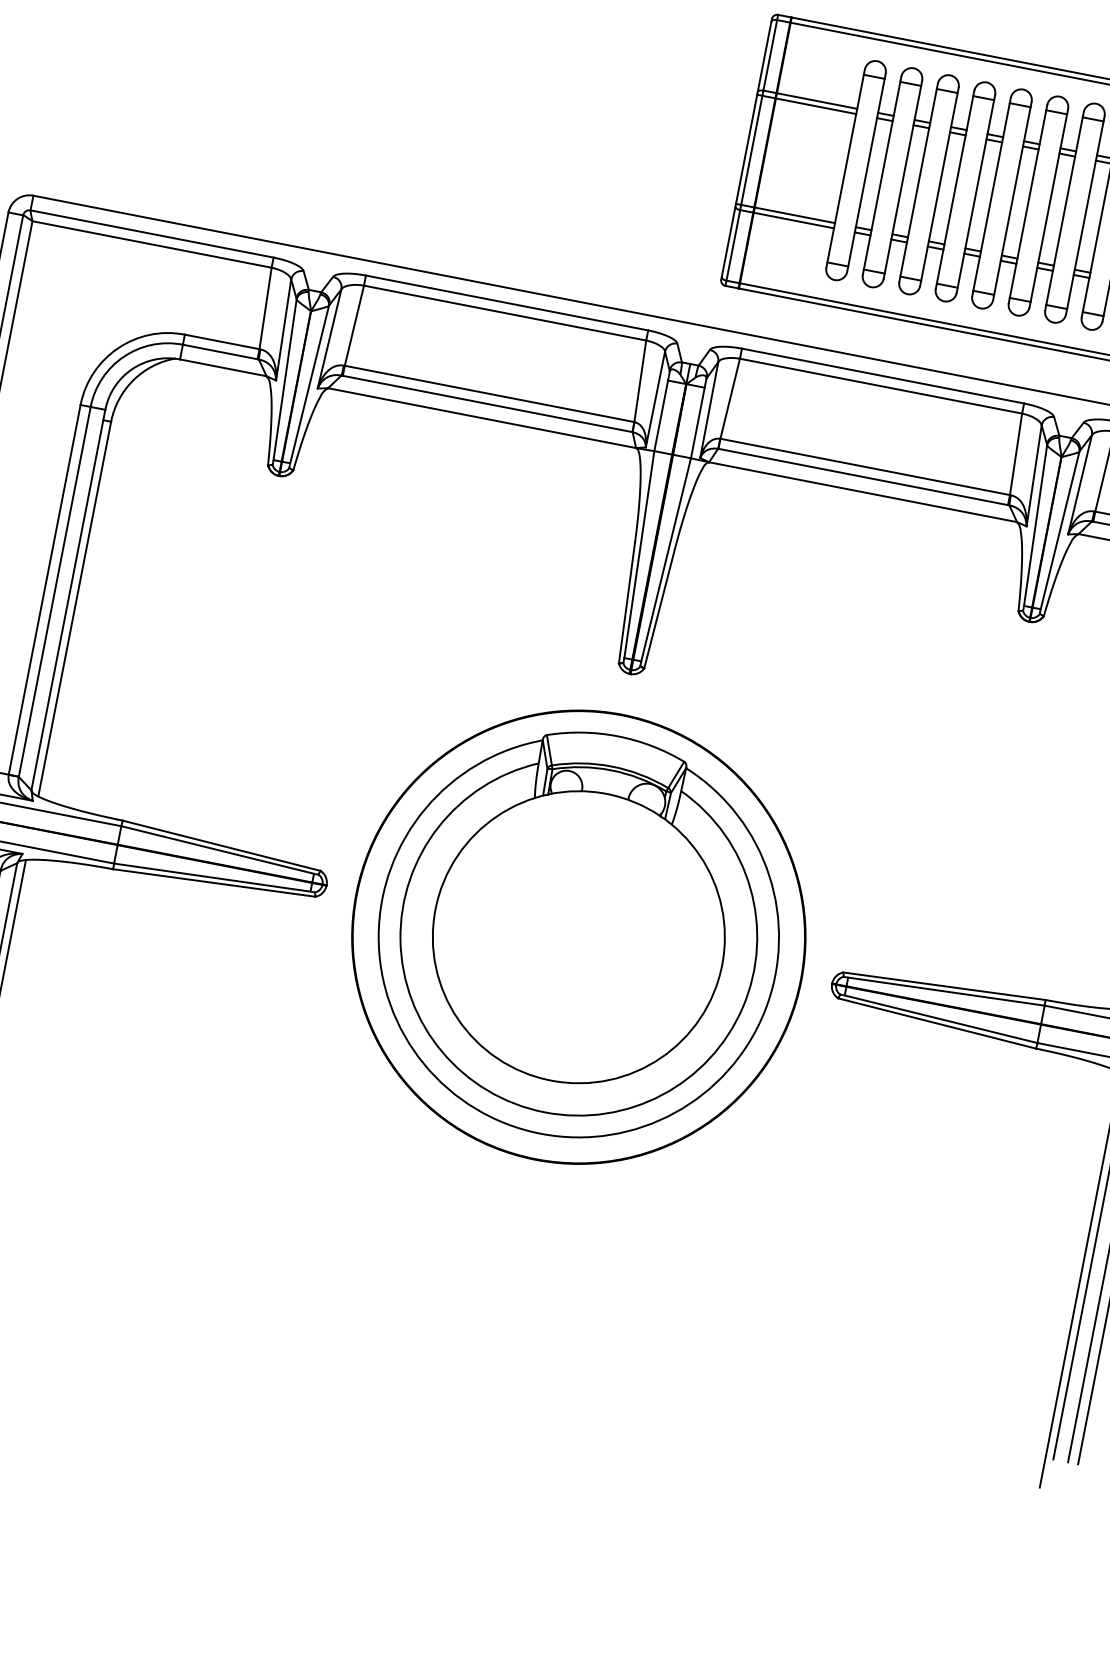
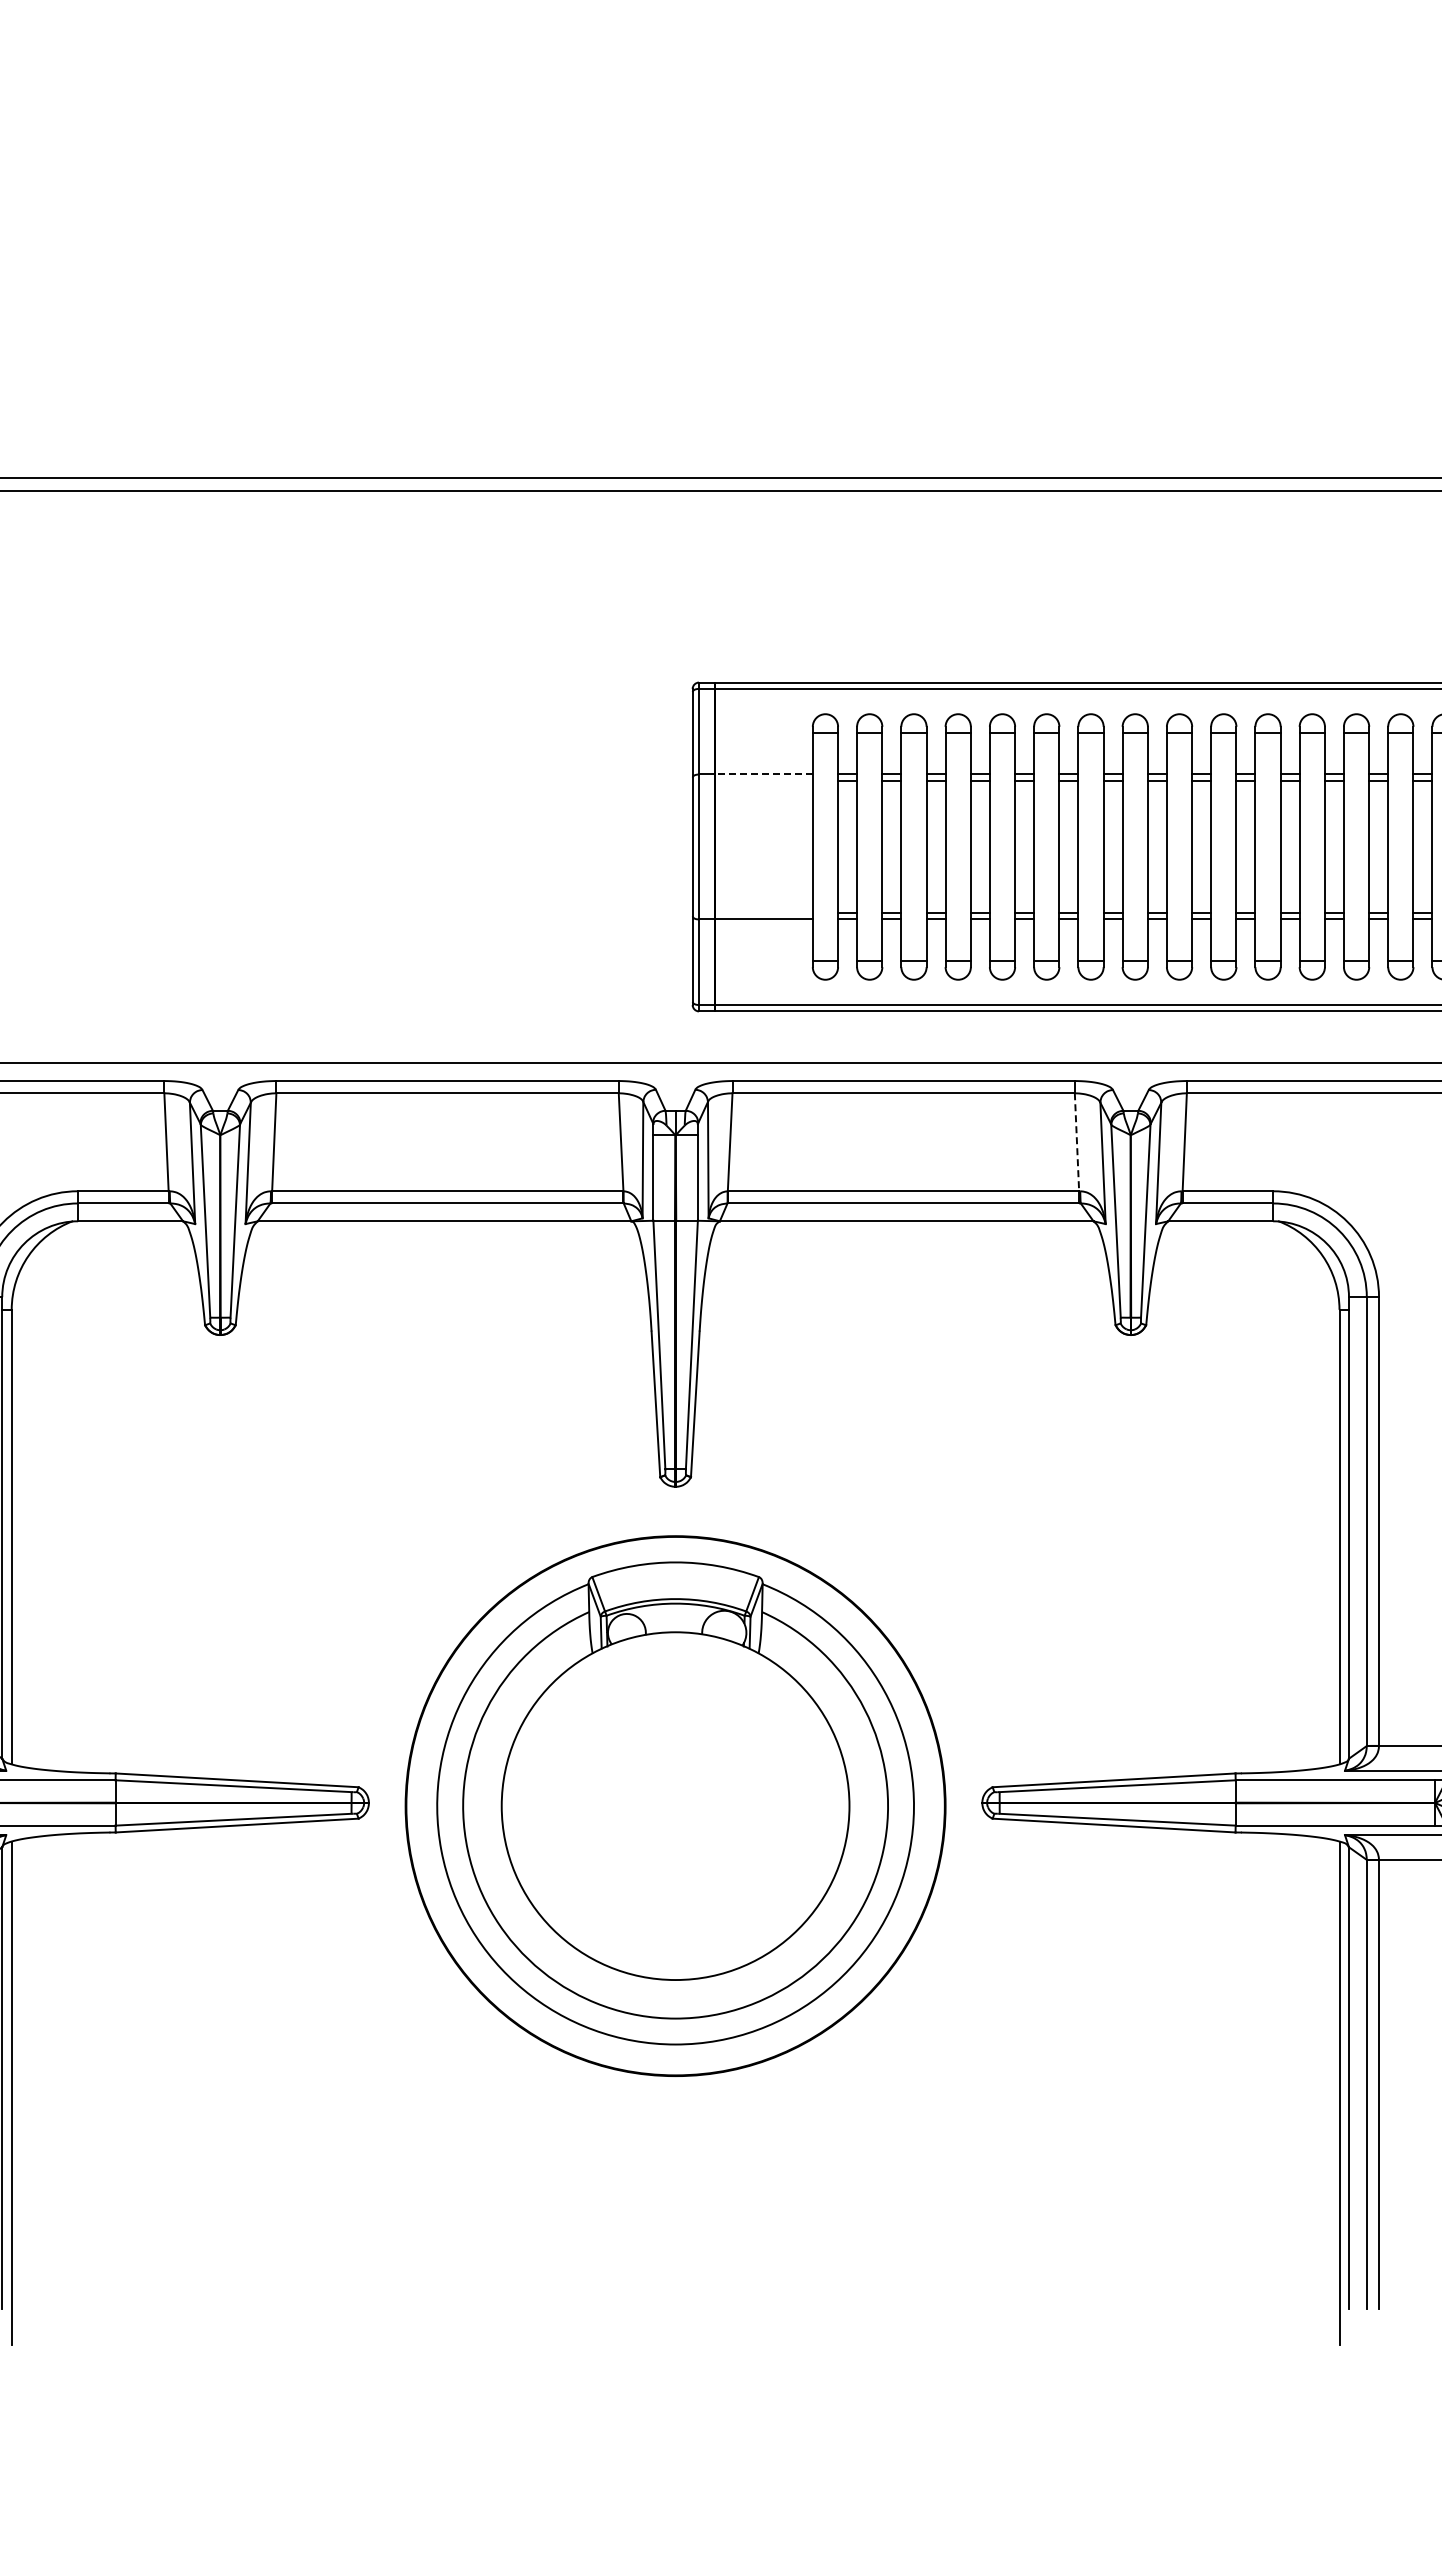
line: (817, 101) -> (764, 774), solid -> dashed
line: (806, 104) -> (752, 780), removed
line: (785, 213) -> (752, 913), removed
line: (1016, 454) -> (1077, 1142), solid -> dashed

